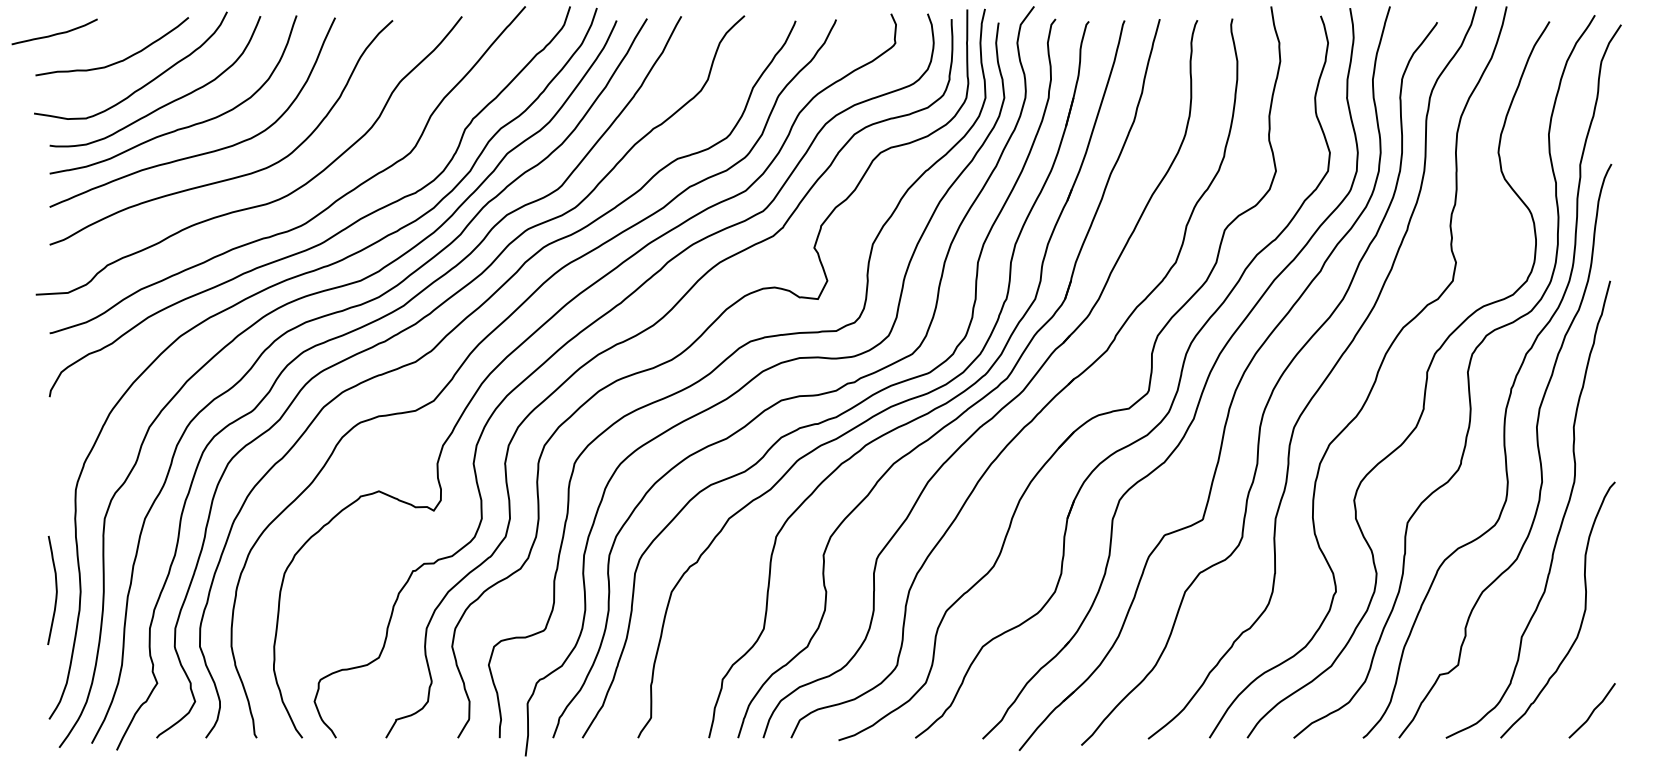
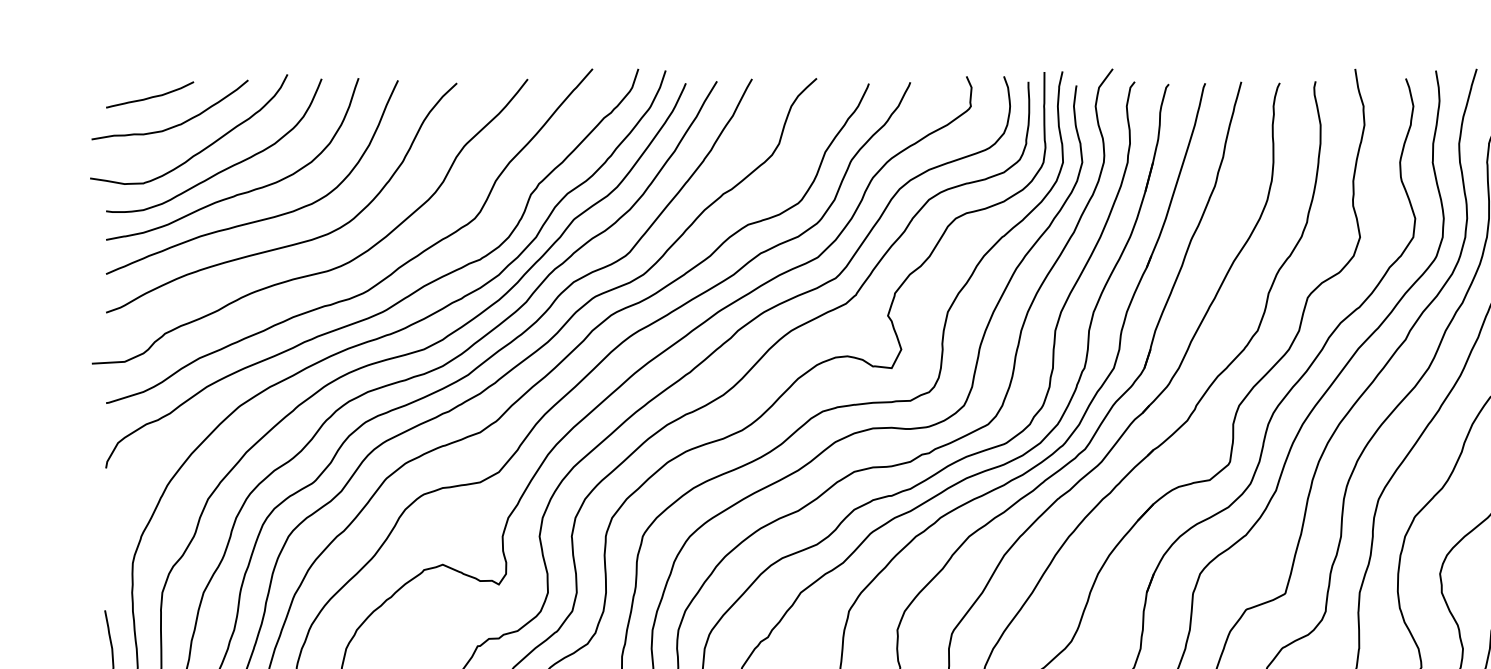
curve: (54, 33) -> (149, 96), moved

